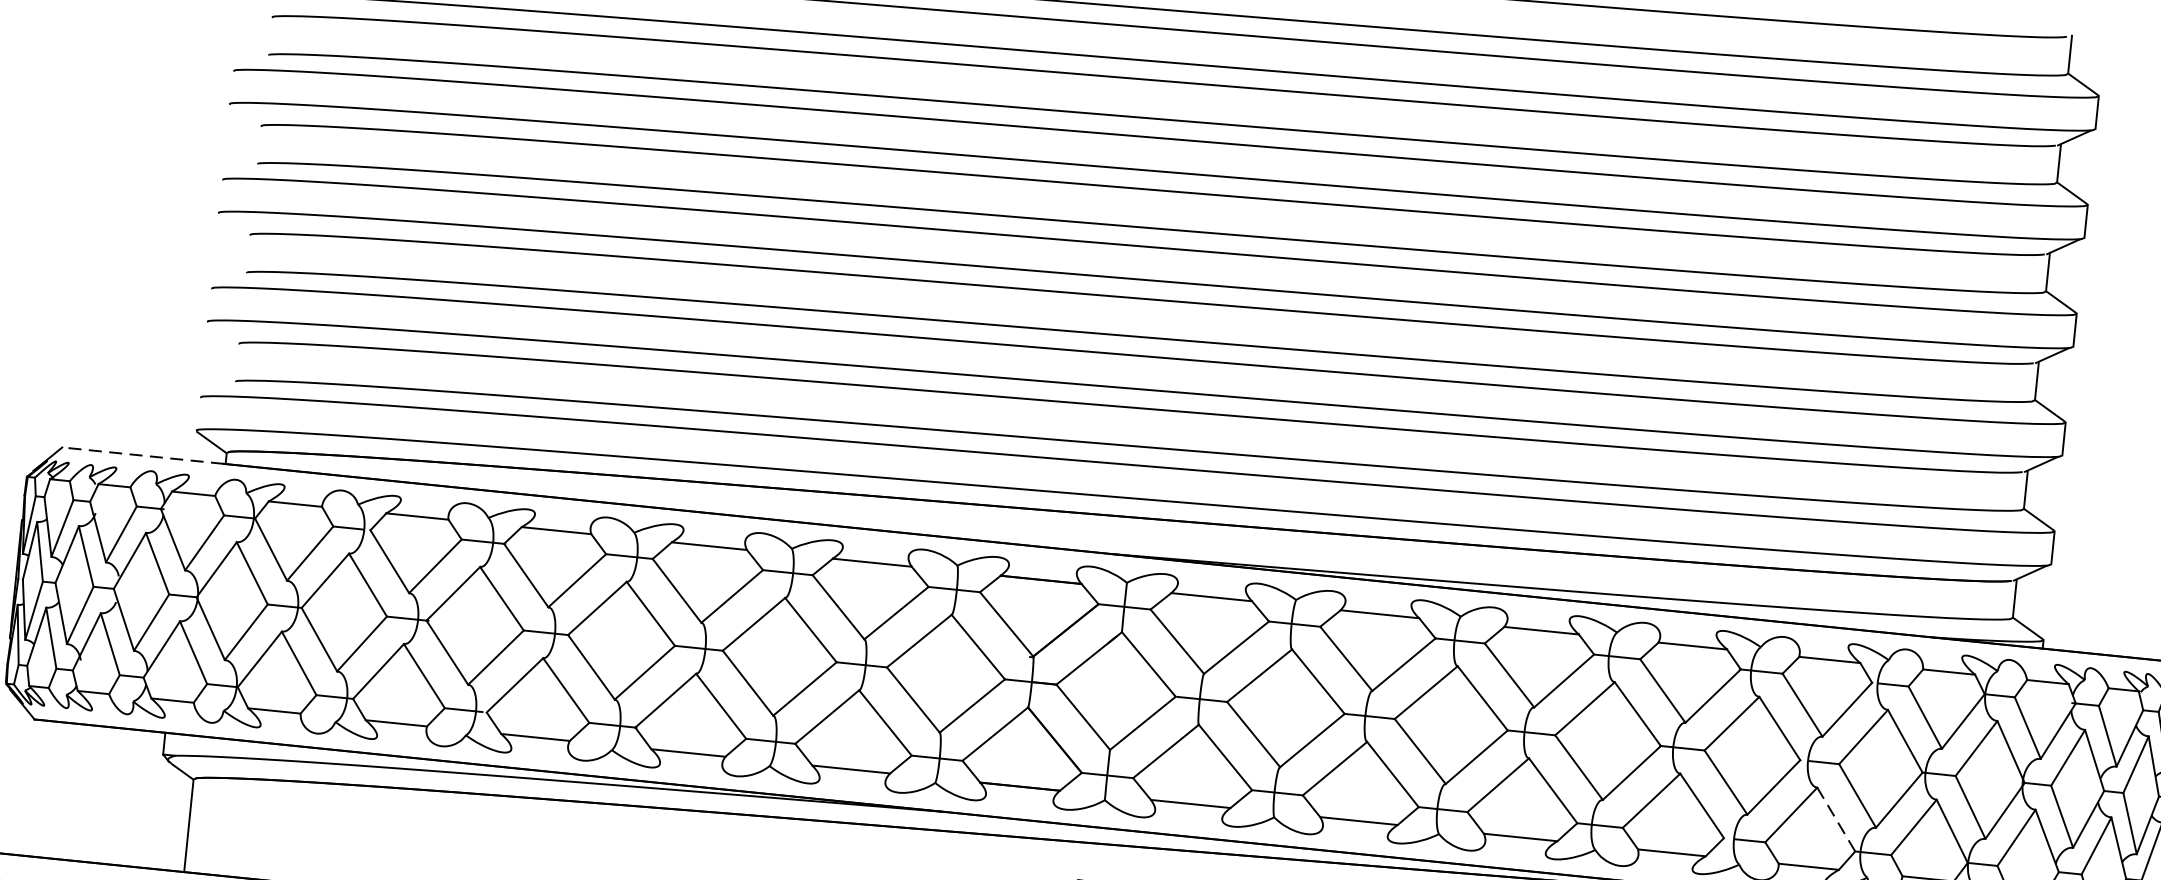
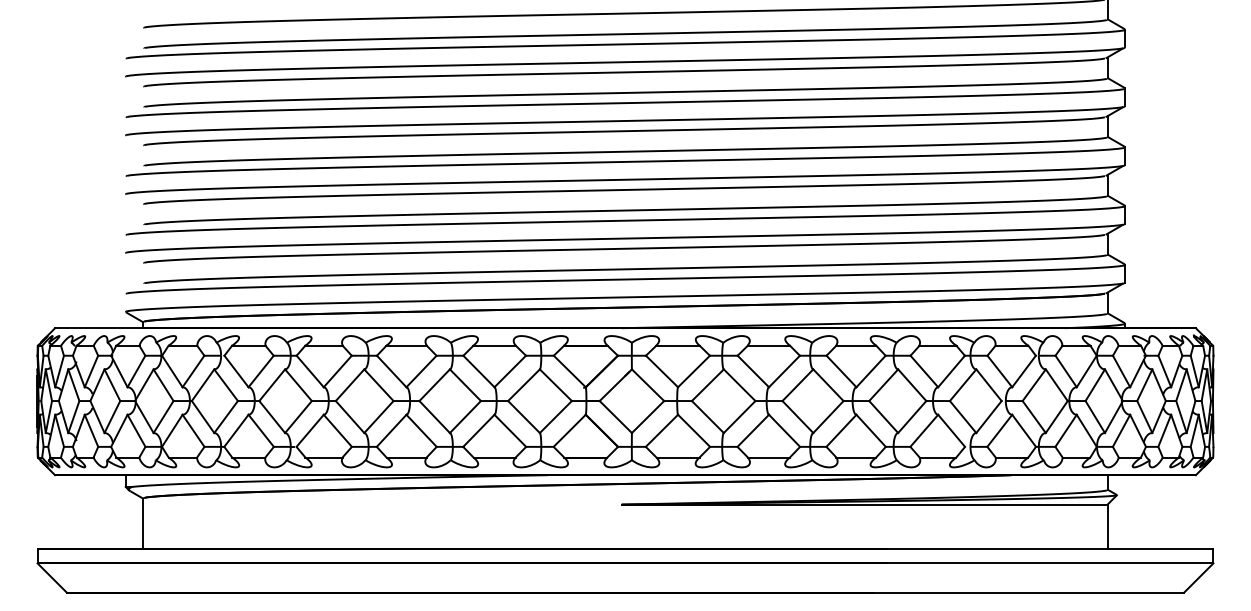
line: (142, 456) -> (98, 328), dashed -> solid
line: (1837, 819) -> (1024, 430), dashed -> solid

